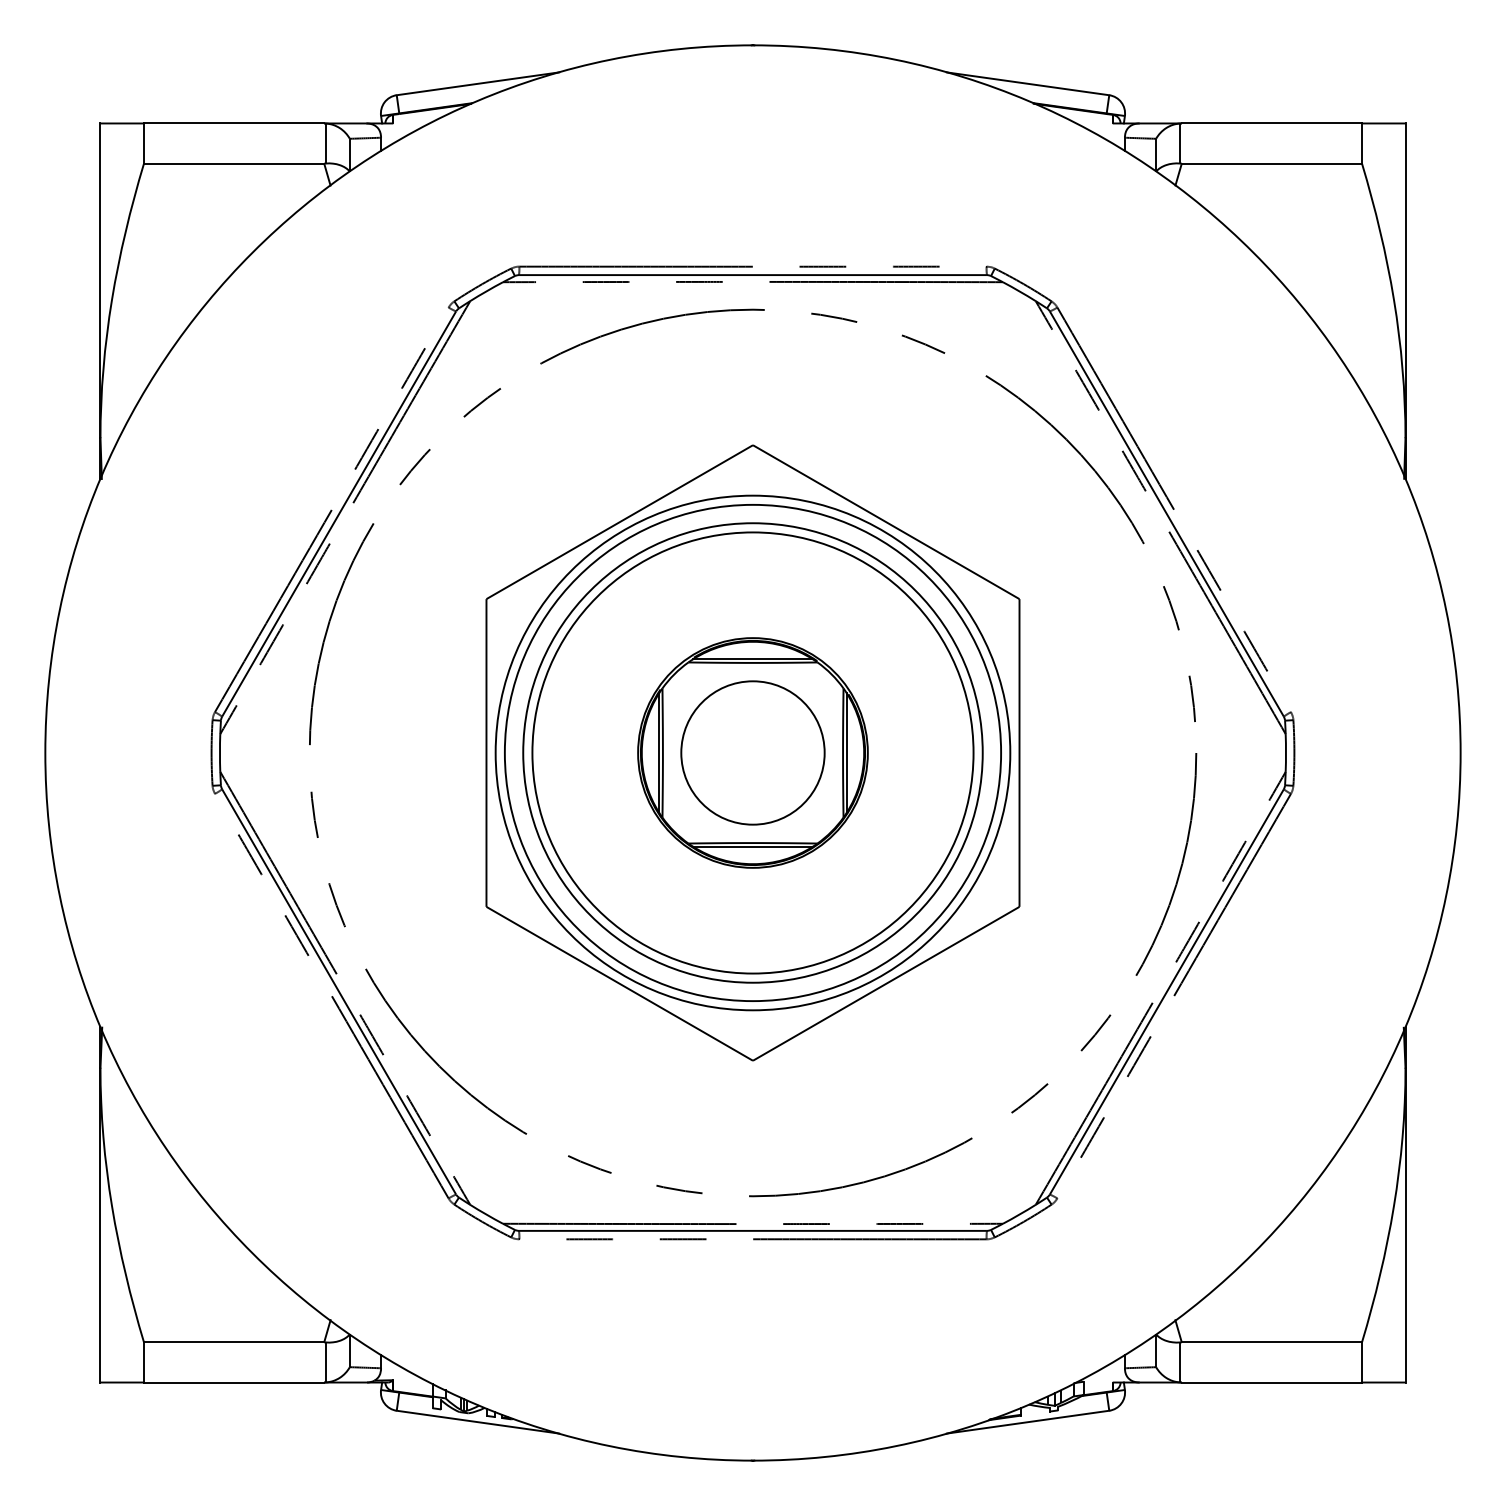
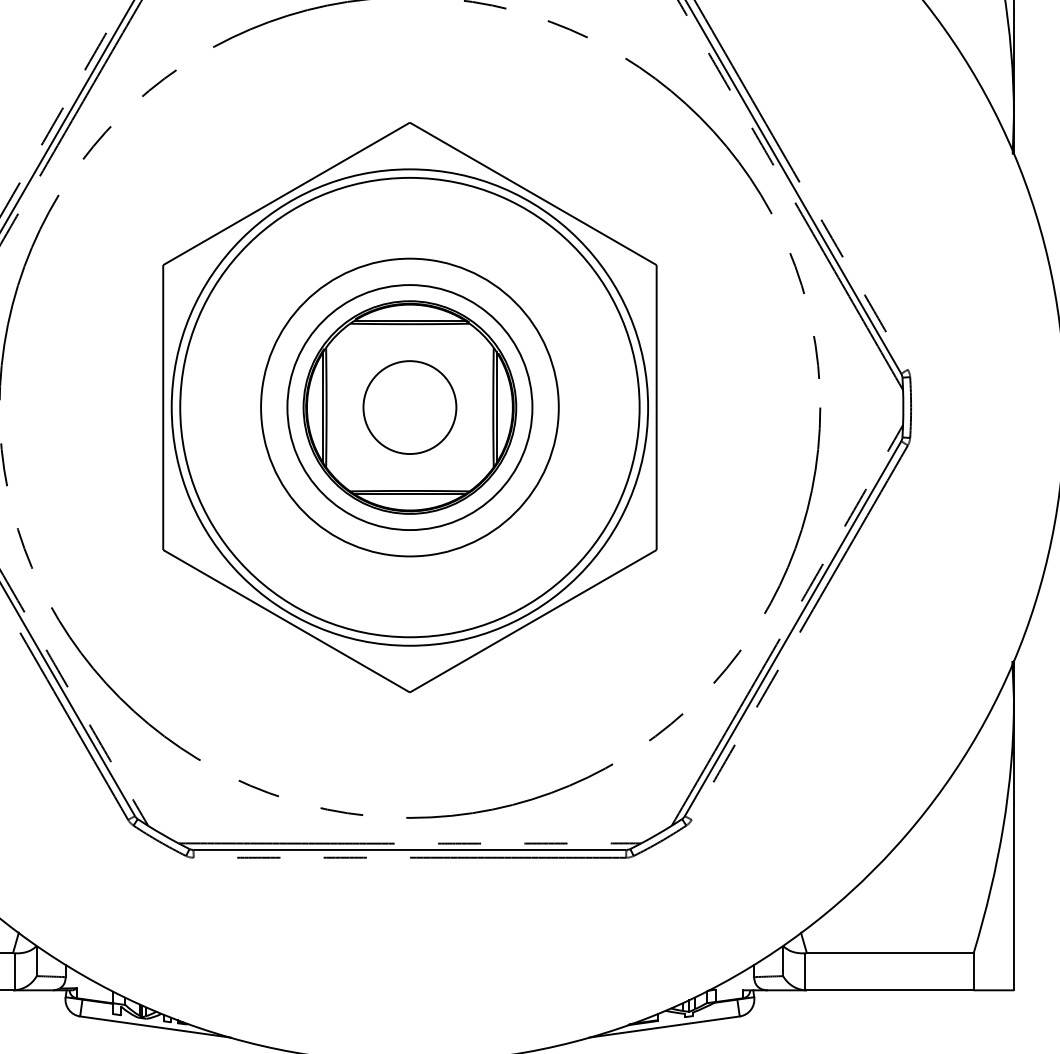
circle: (752, 752) -> (409, 407), size x0.6
circle: (752, 752) -> (409, 407), size x0.7
circle: (752, 752) -> (409, 407), size x0.7

